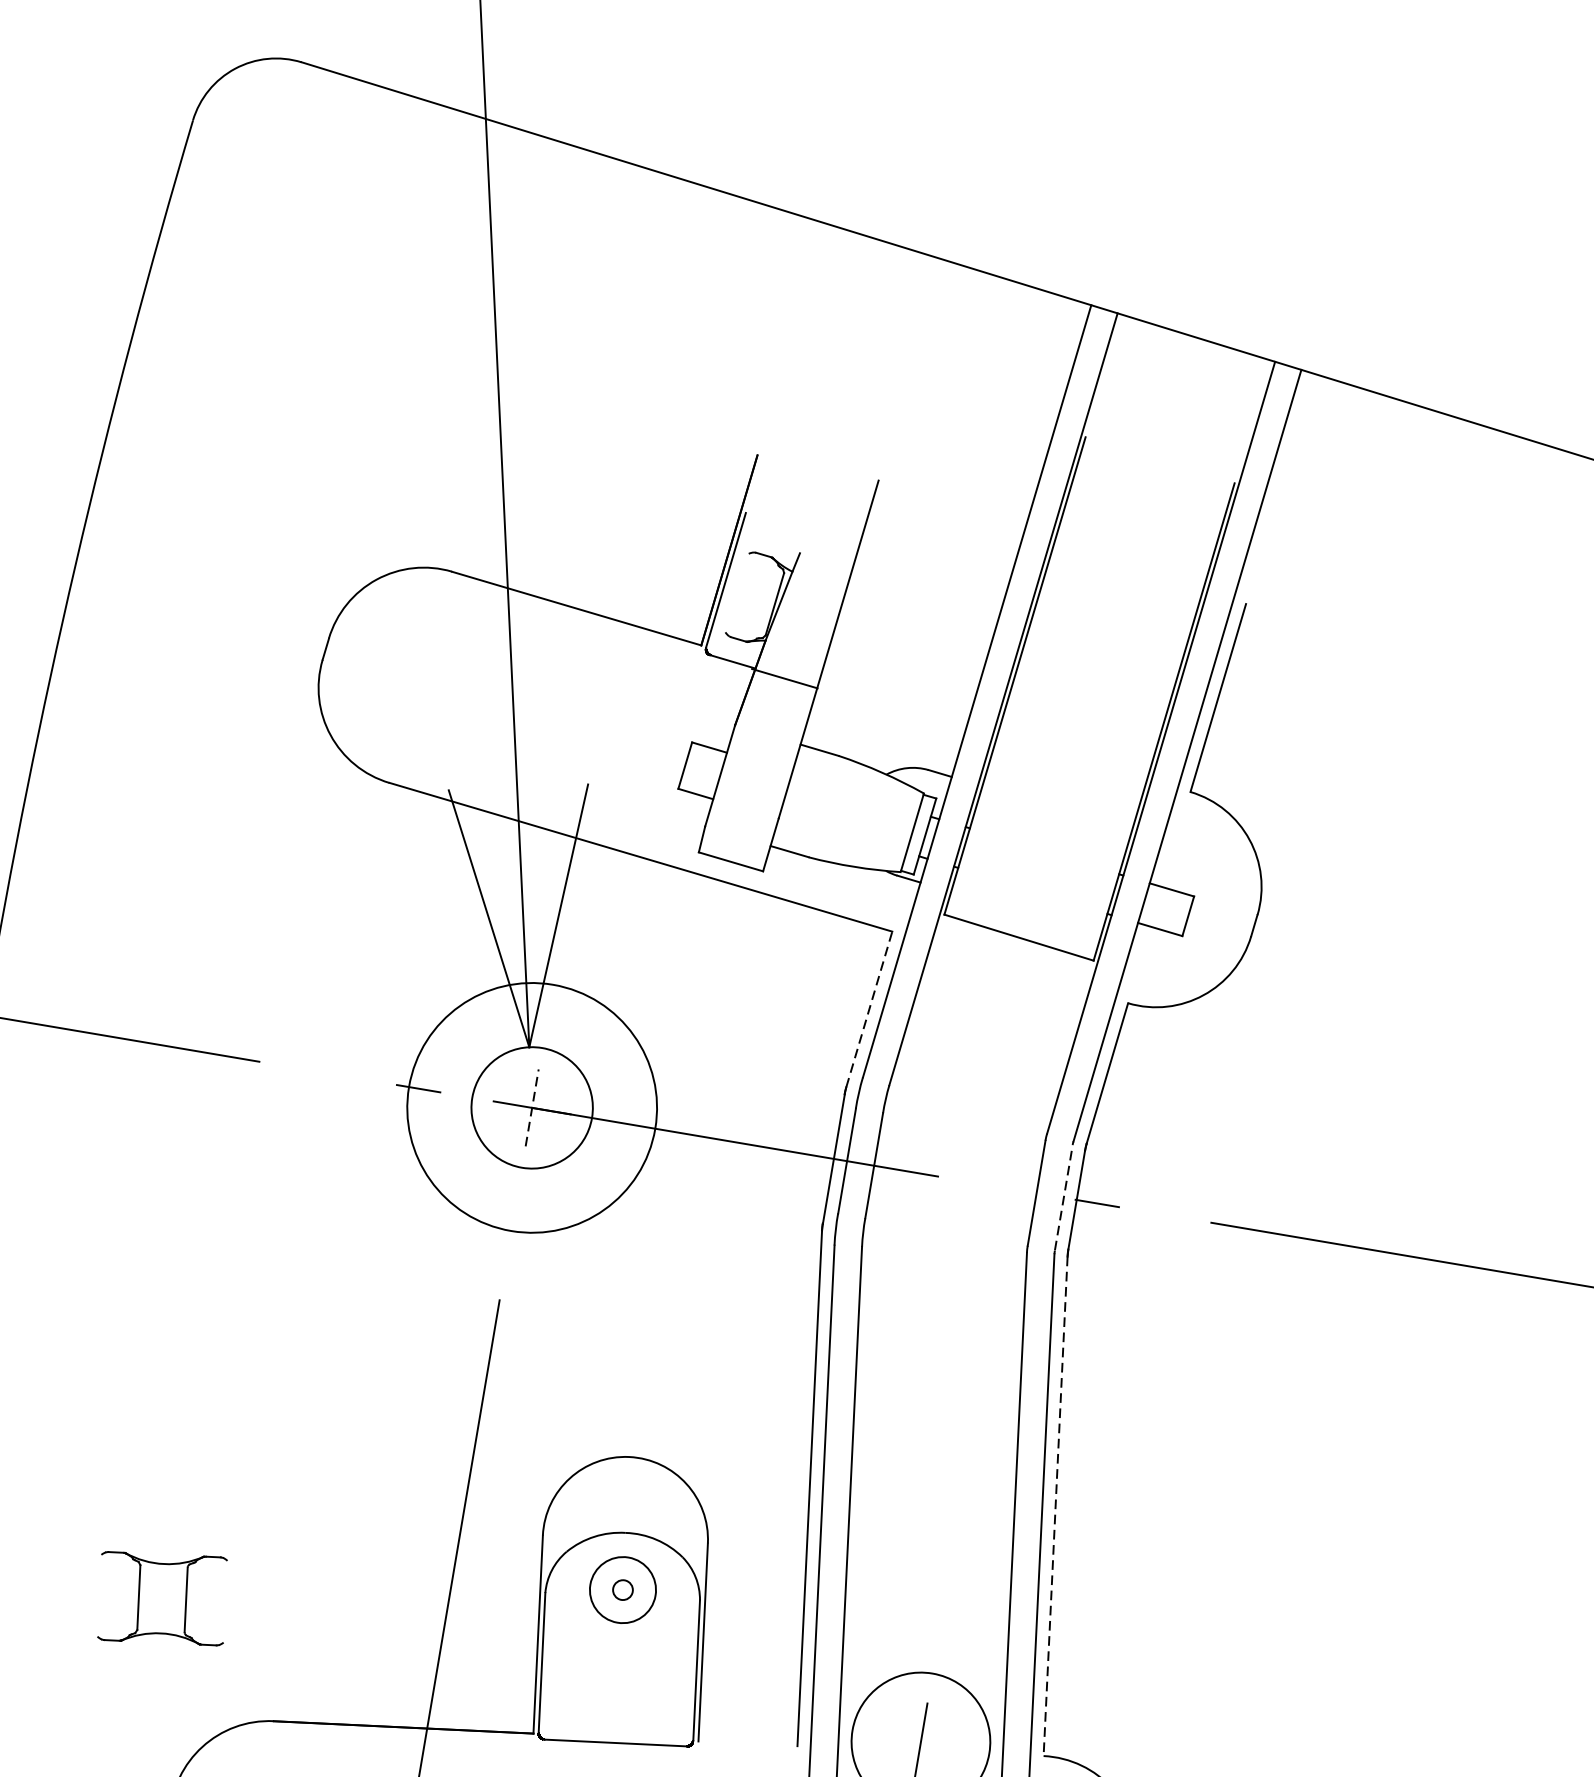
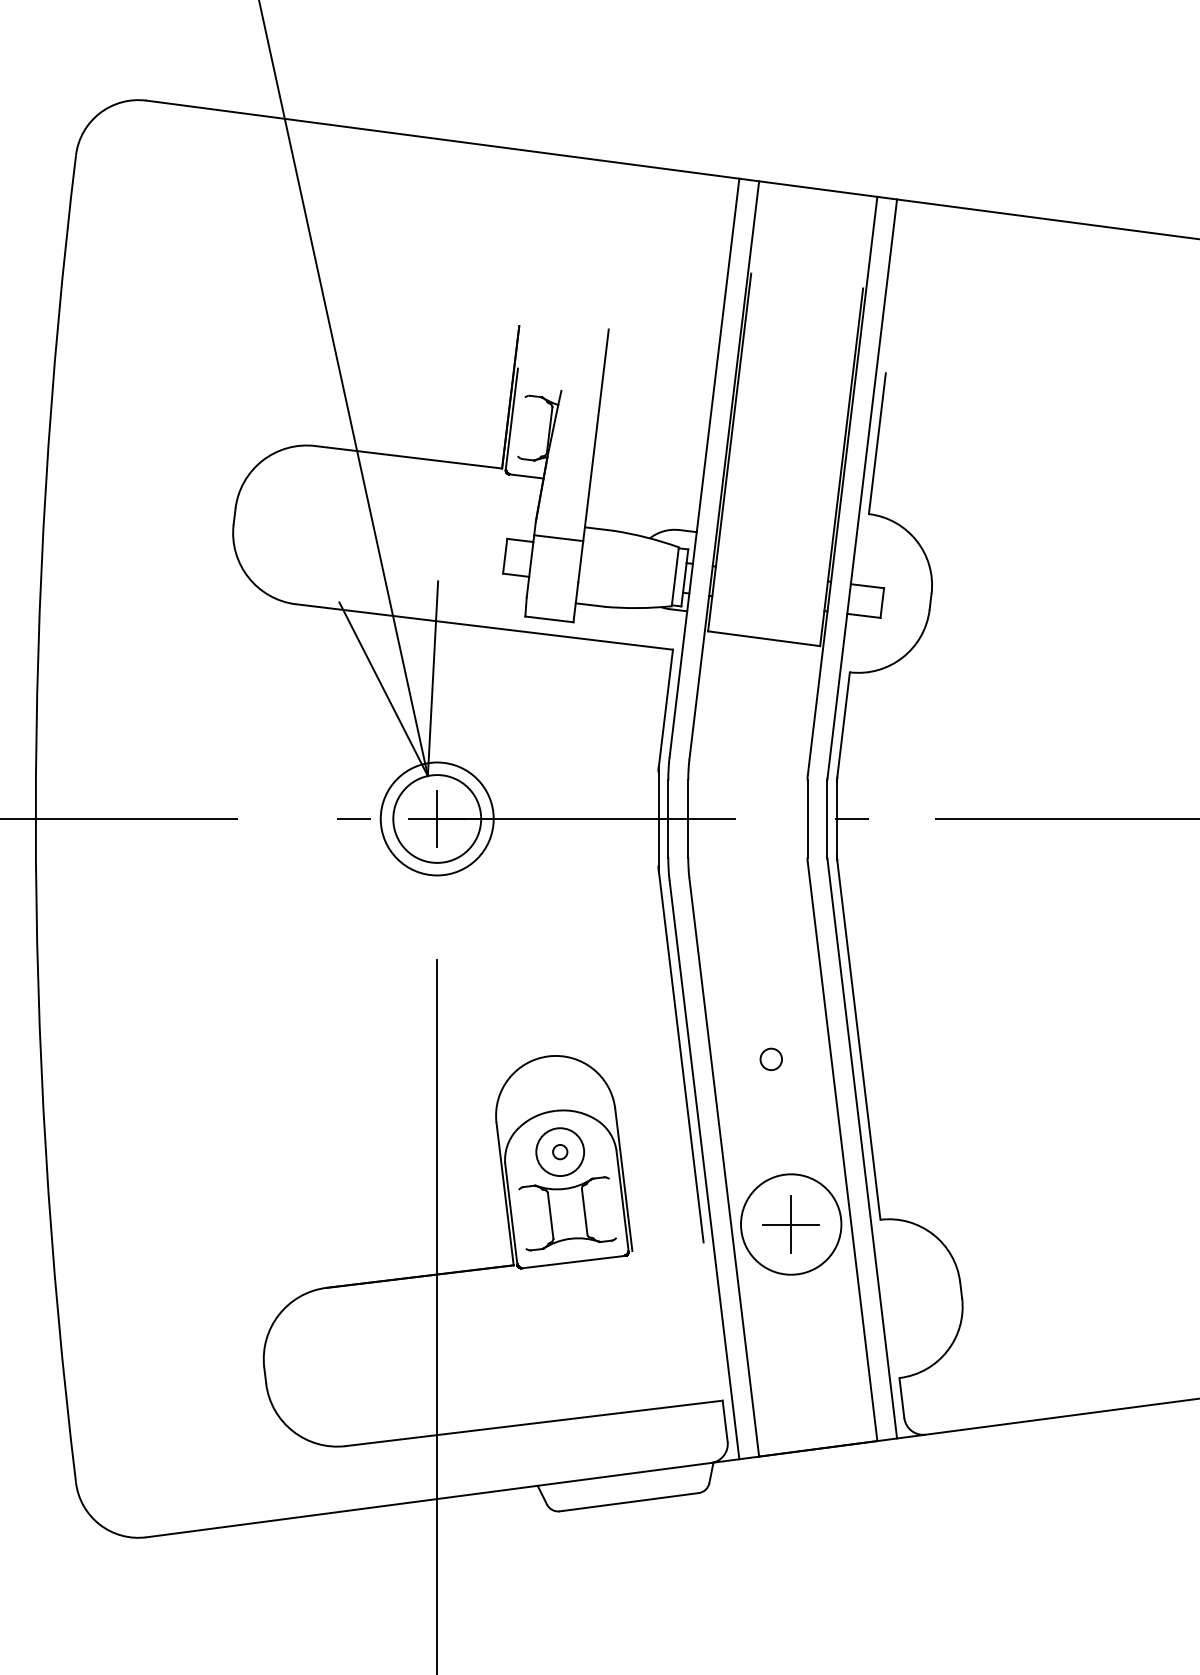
line: (784, 679) -> (558, 538), moved
line: (868, 1009) -> (665, 708), dashed -> solid
circle: (531, 1107) -> (436, 818), size x0.62
line: (532, 1107) -> (437, 818), dashed -> solid
line: (1063, 1197) -> (827, 818), dashed -> solid
line: (1055, 1506) -> (858, 1040), dashed -> solid
circle: (931, 1511) -> (770, 1058), added
part: (162, 1598) -> (567, 1213), moved
line: (919, 1741) -> (790, 1224), added

